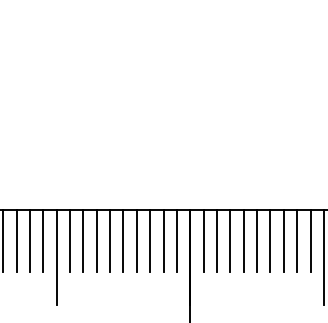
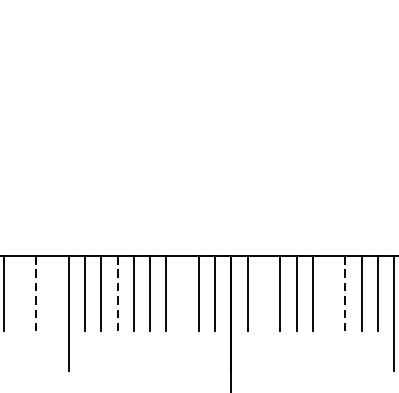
line: (16, 241) -> (19, 293), removed
line: (29, 241) -> (35, 293), solid -> dashed
line: (43, 241) -> (52, 293), removed
line: (96, 241) -> (117, 293), solid -> dashed
line: (150, 241) -> (183, 293), removed
line: (216, 241) -> (263, 293), removed
line: (270, 241) -> (329, 293), removed
line: (283, 241) -> (345, 293), solid -> dashed

